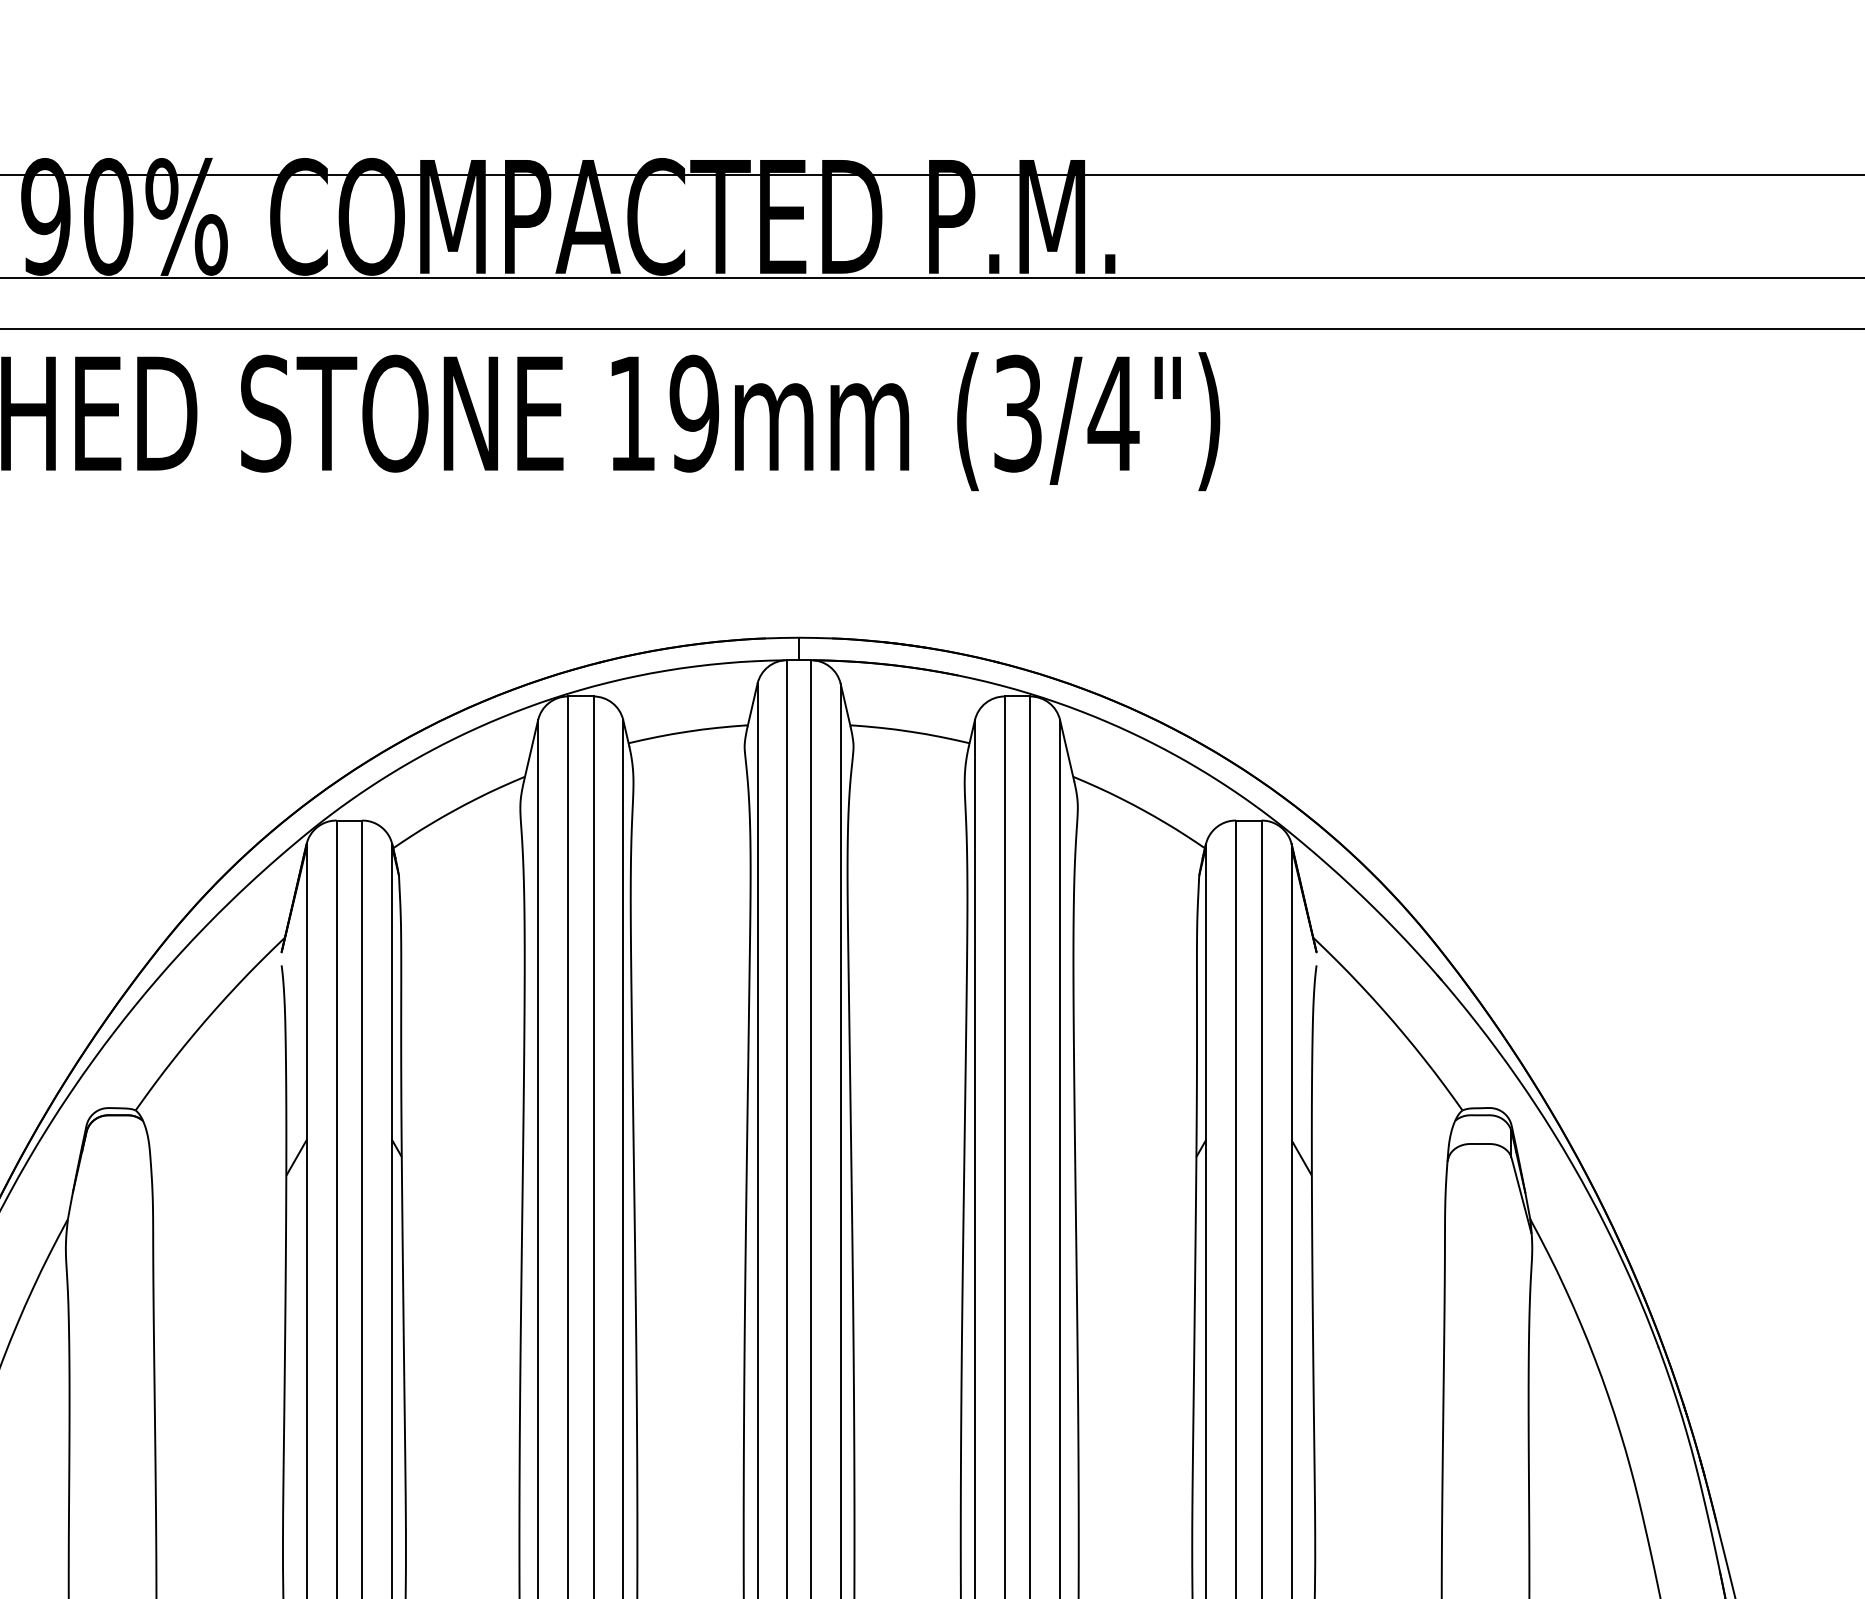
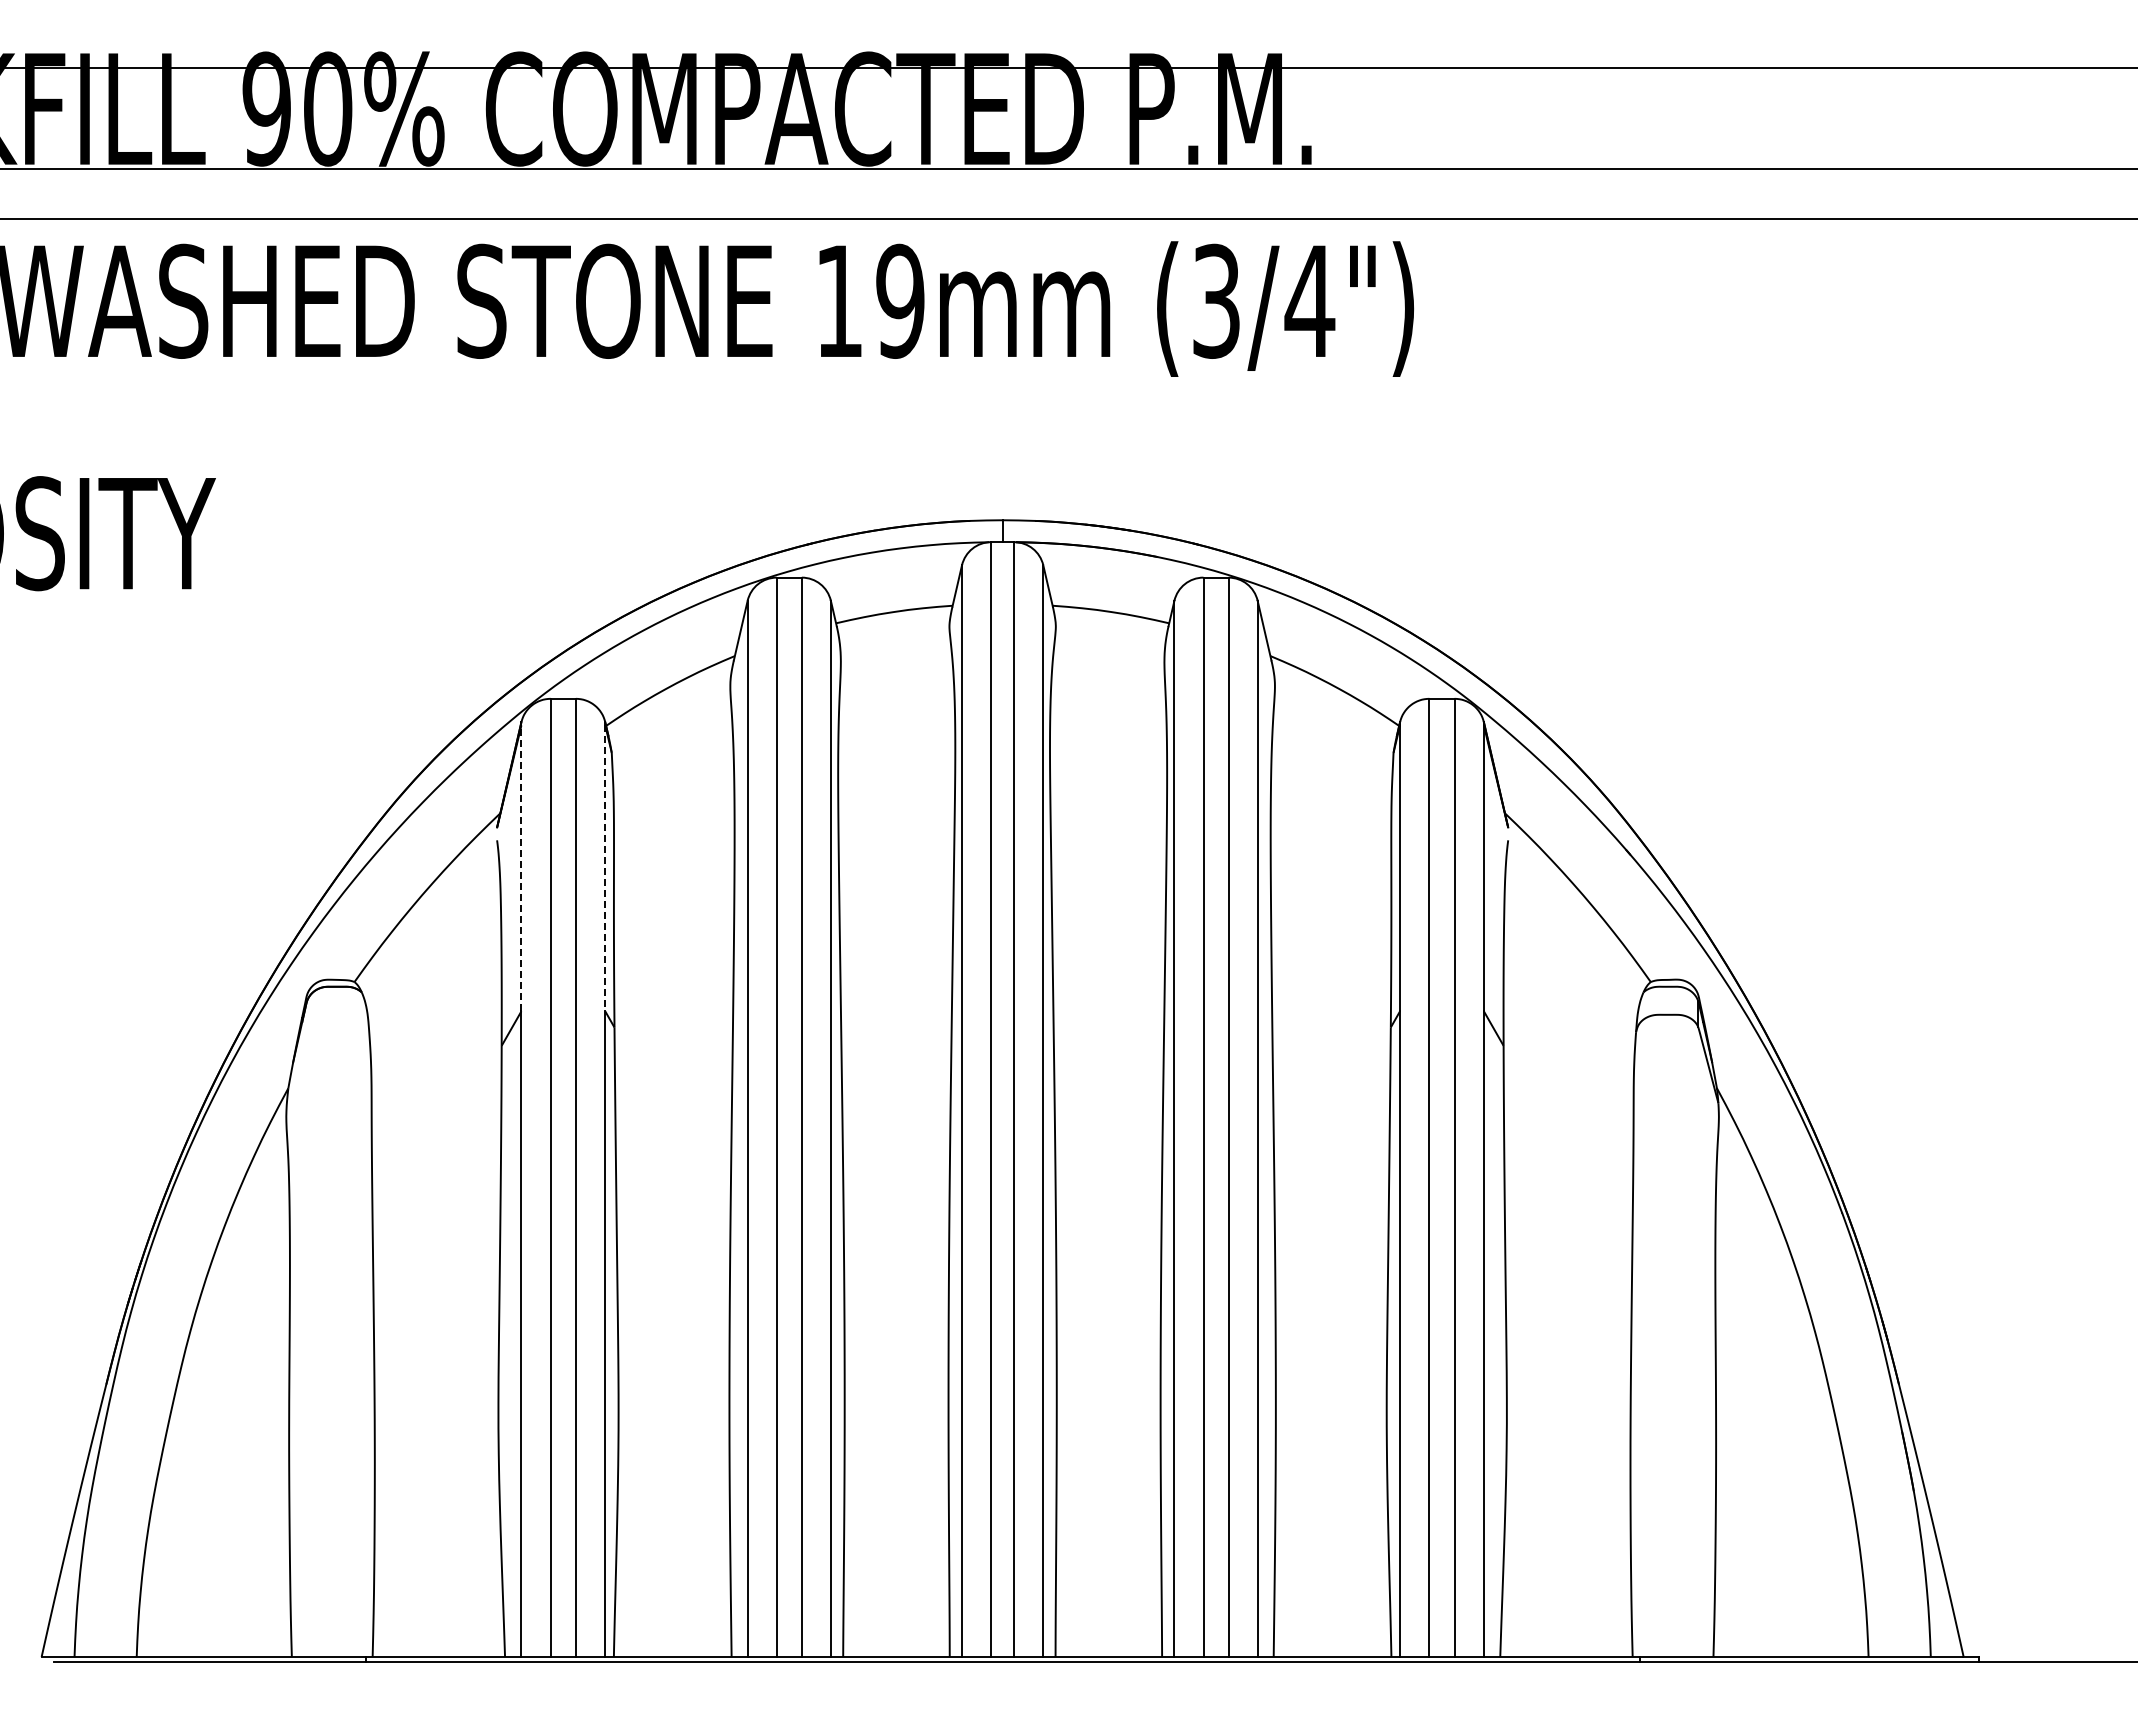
line: (306, 994) -> (521, 868), solid -> dashed
line: (392, 994) -> (605, 868), solid -> dashed

